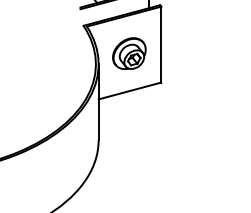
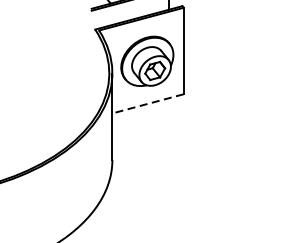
part: (129, 53) -> (147, 61), size x1.4
line: (129, 91) -> (147, 104), solid -> dashed

